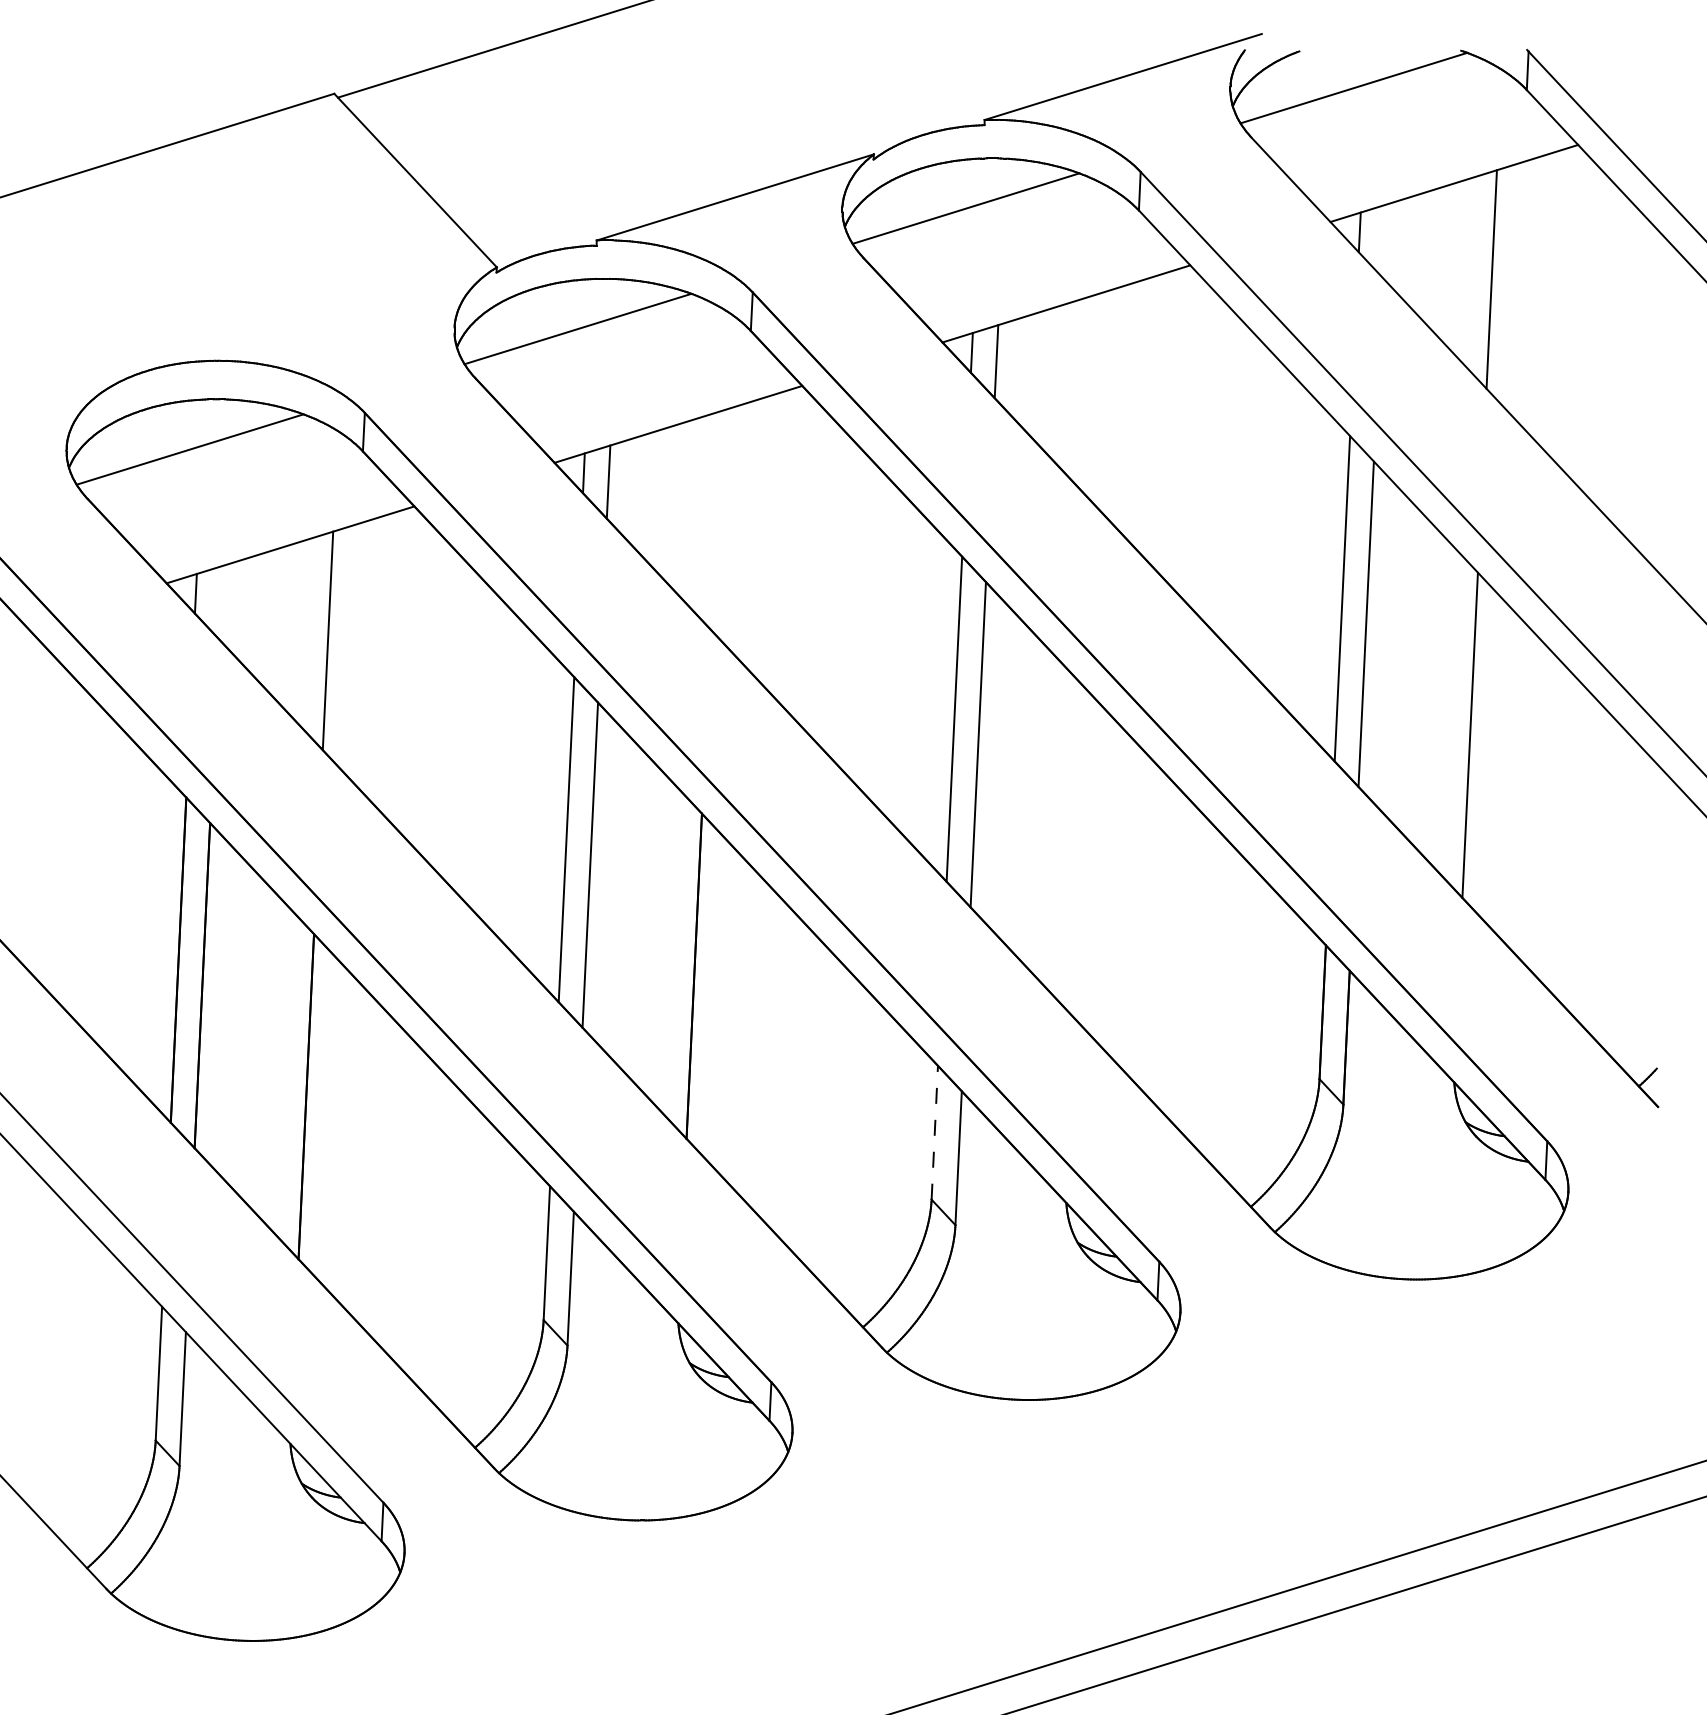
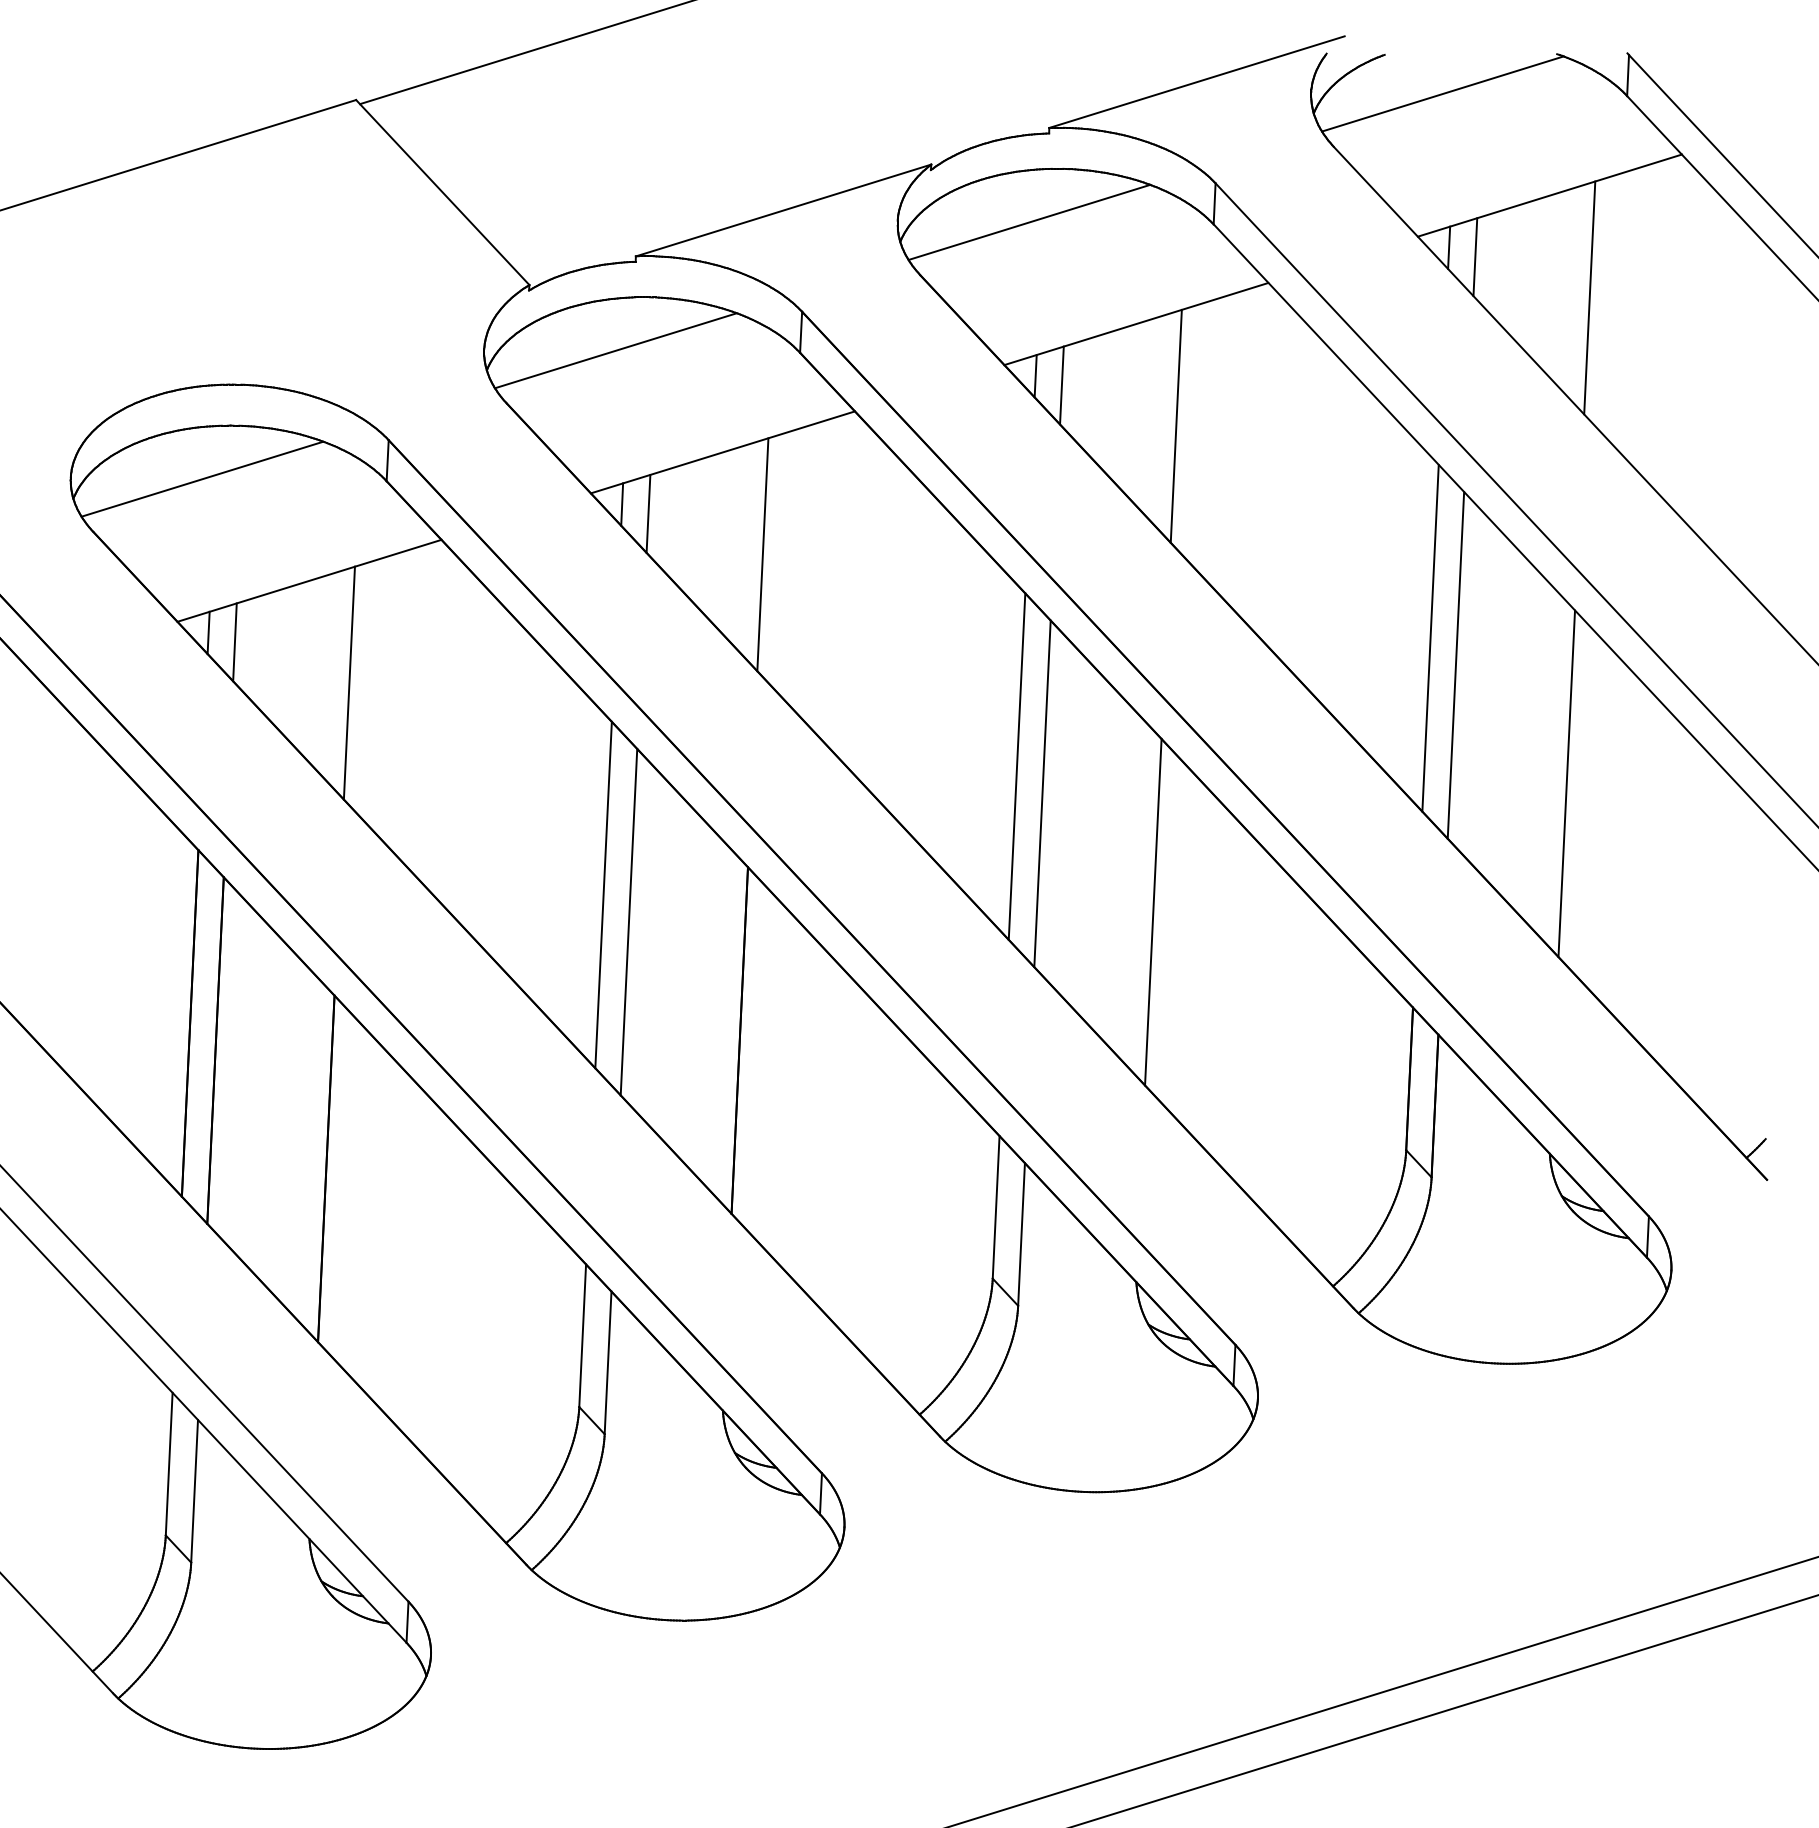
line: (1384, 240) -> (1475, 256), added
line: (1103, 399) -> (1175, 425), added
line: (715, 520) -> (762, 554), added
line: (220, 602) -> (234, 642), added
line: (1082, 855) -> (1153, 911), added
line: (934, 1132) -> (995, 1207), dashed -> solid

